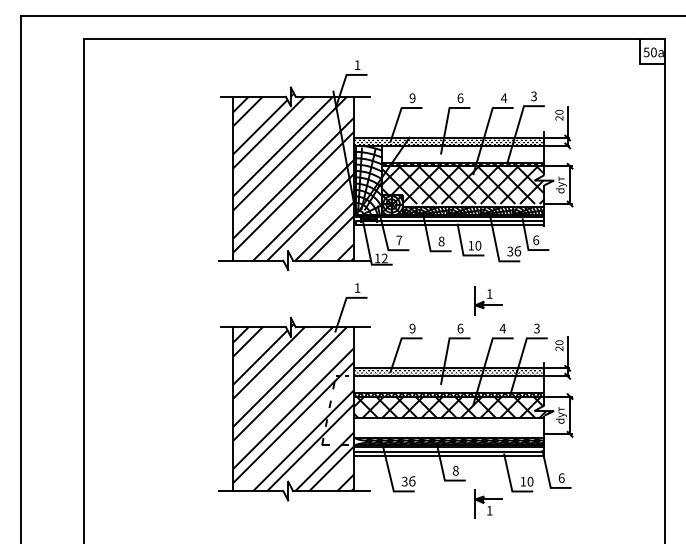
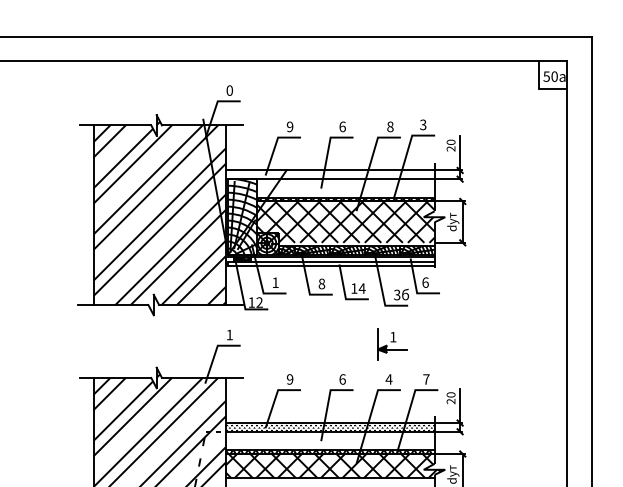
text: (357, 65) -> (229, 91), 1 -> 0
text: (503, 98) -> (389, 127), 4 -> 8
hatch: (449, 141) -> (330, 174), removed
text: (399, 240) -> (275, 282), 7 -> 1
text: (478, 245) -> (362, 288), 10 -> 14
part: (488, 300) -> (391, 344), moved
text: (536, 328) -> (425, 379), 3 -> 7

